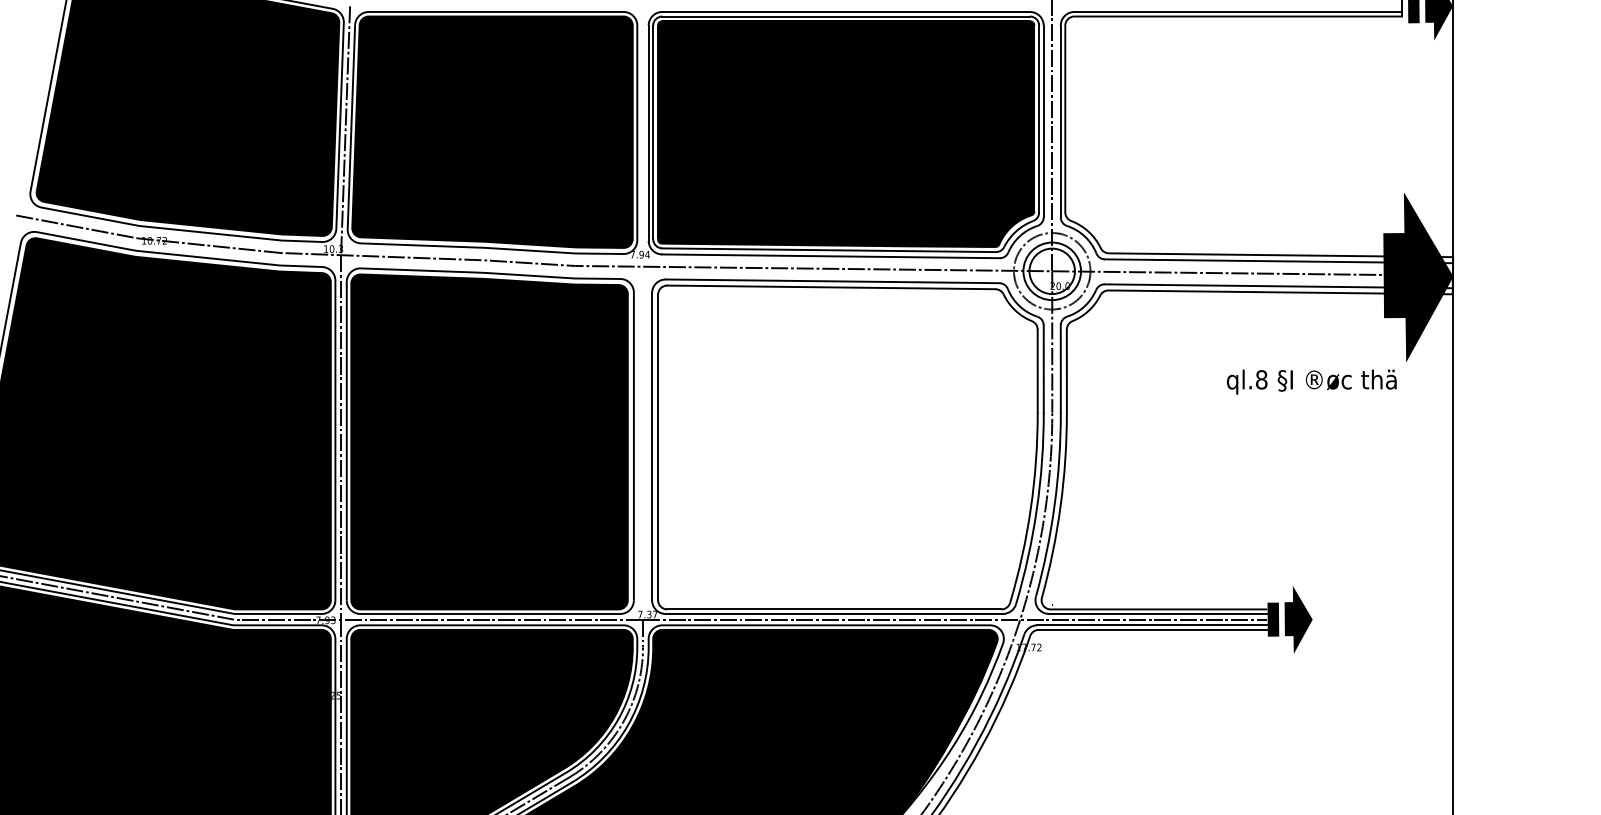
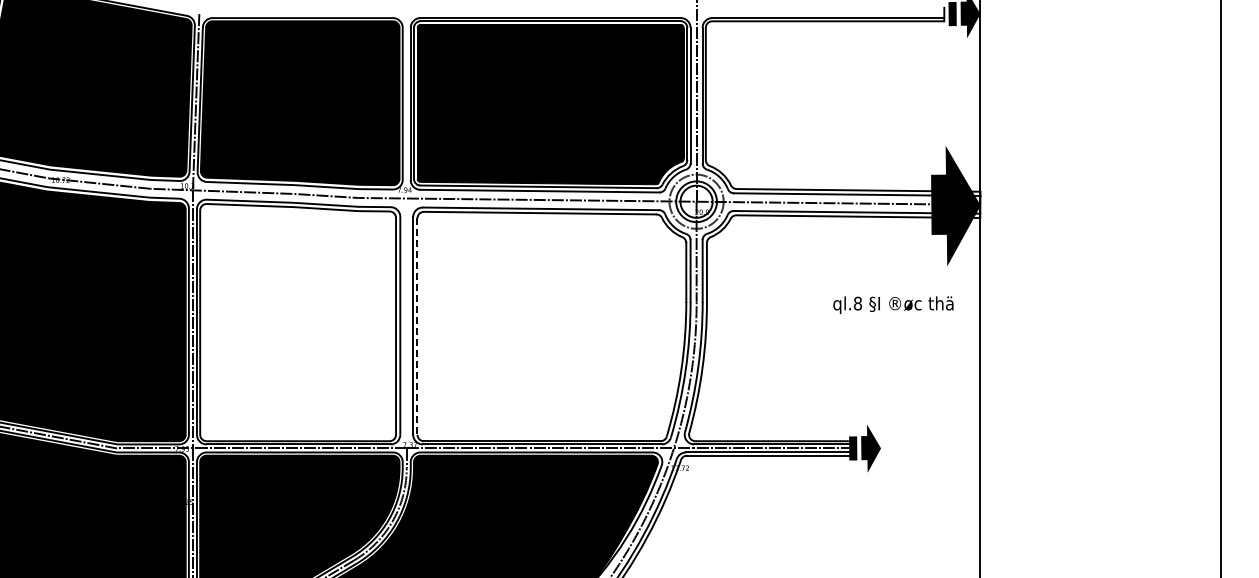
text: (1311, 382) -> (893, 305), moved
fill: (490, 441) -> (298, 322), removed
line: (658, 448) -> (417, 327), solid -> dashed

